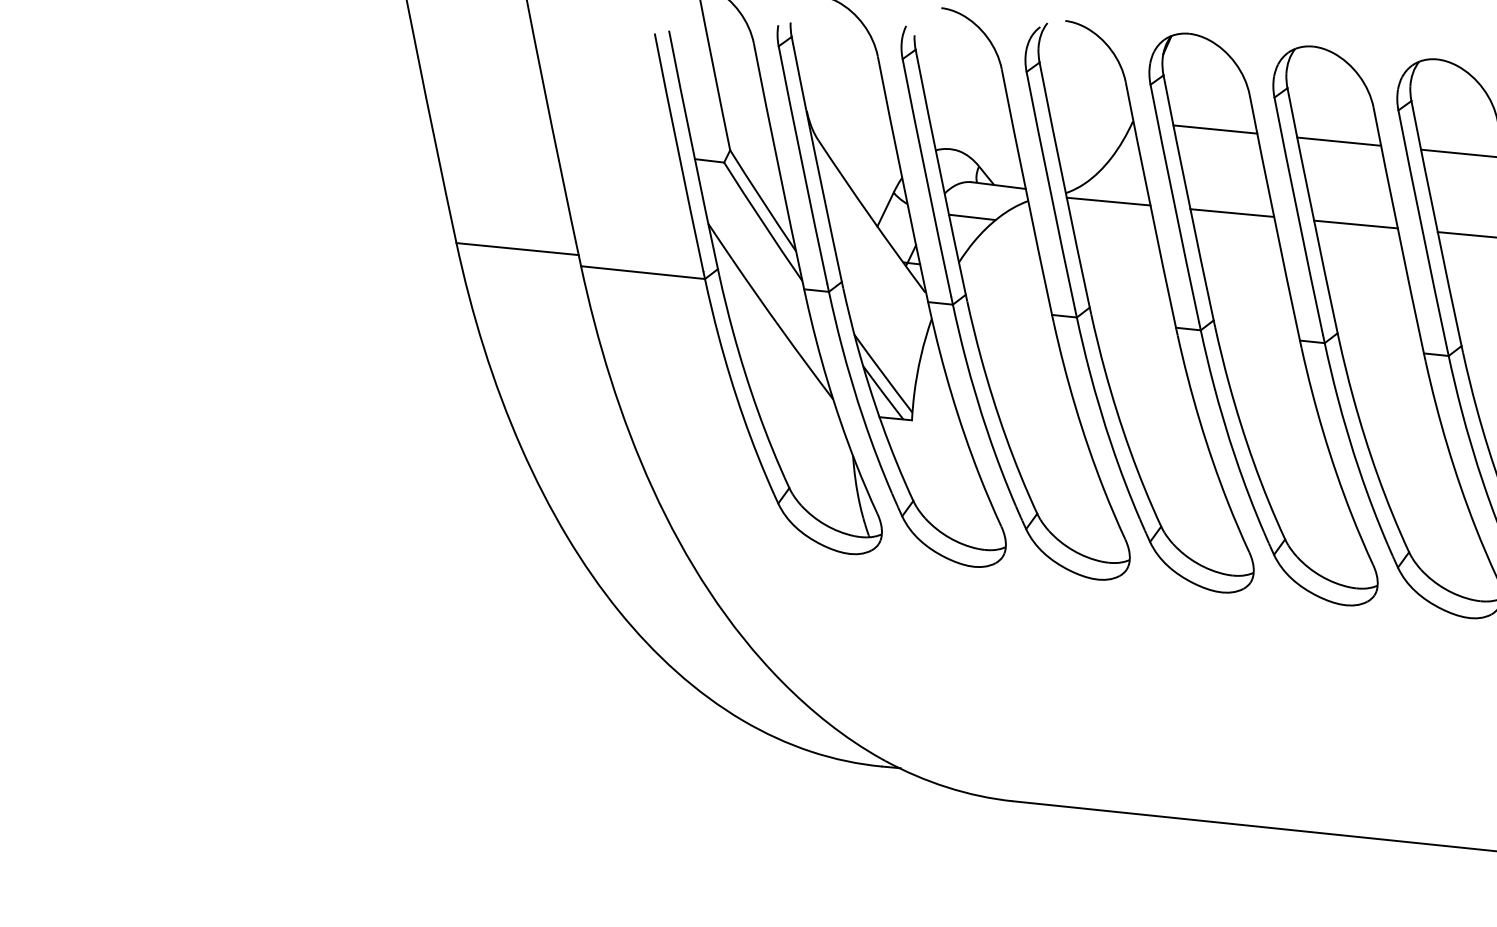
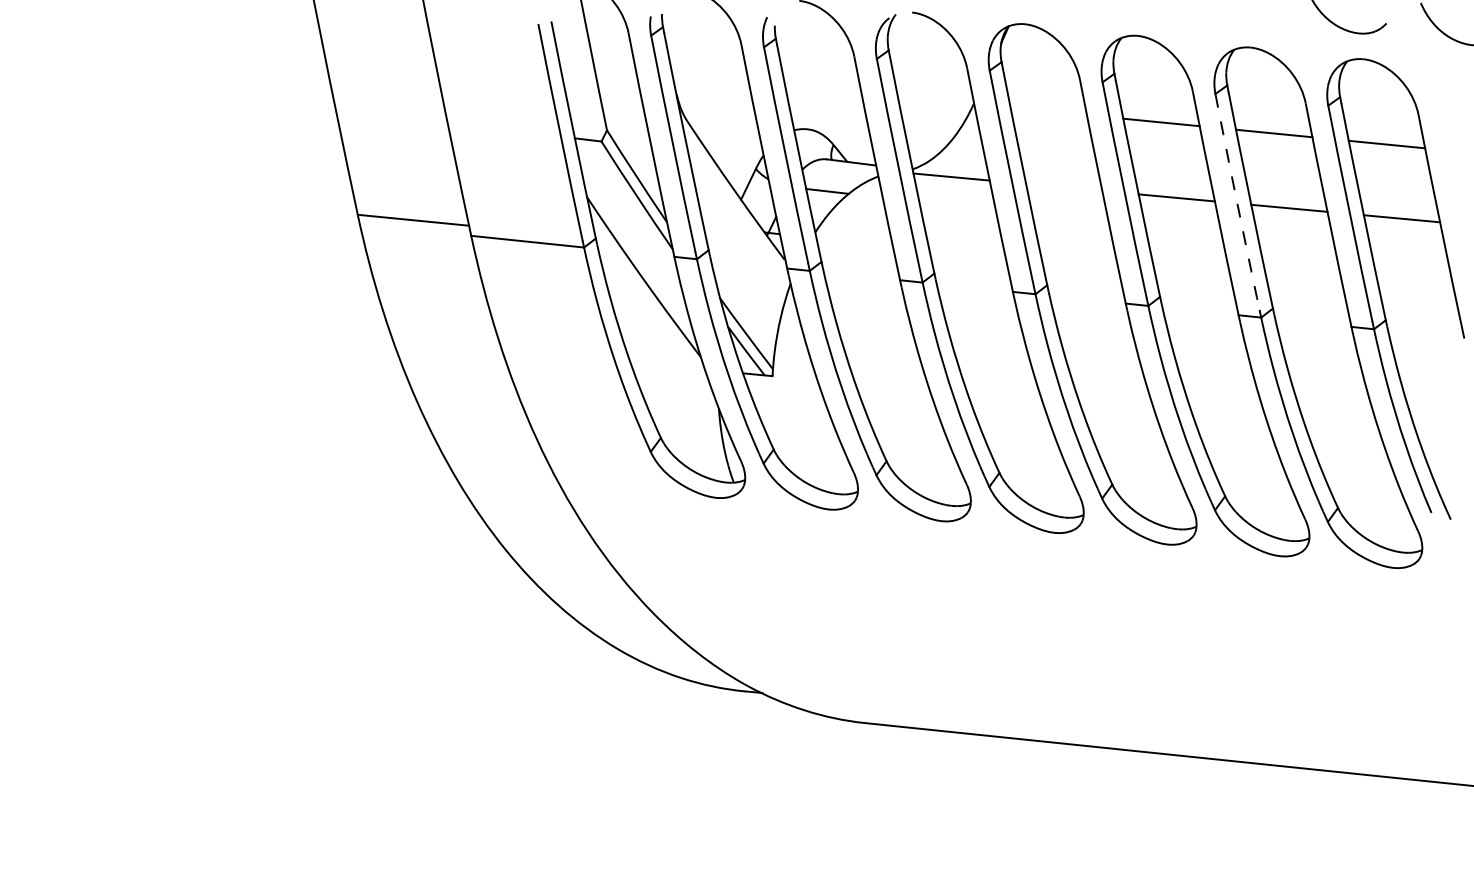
line: (1215, 129) -> (1048, 111), removed
line: (1232, 213) -> (1064, 187), removed
arc: (1422, 229) -> (1237, 202), solid -> dashed

